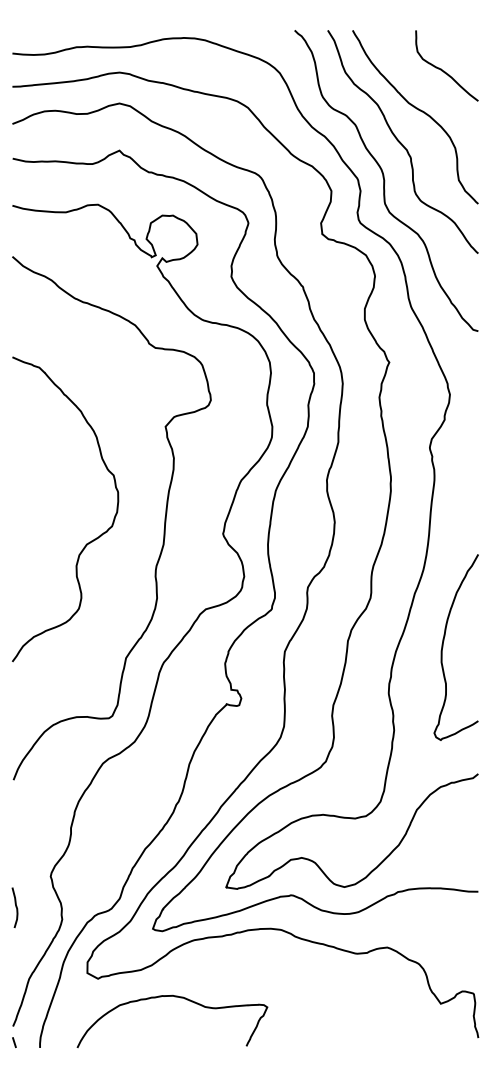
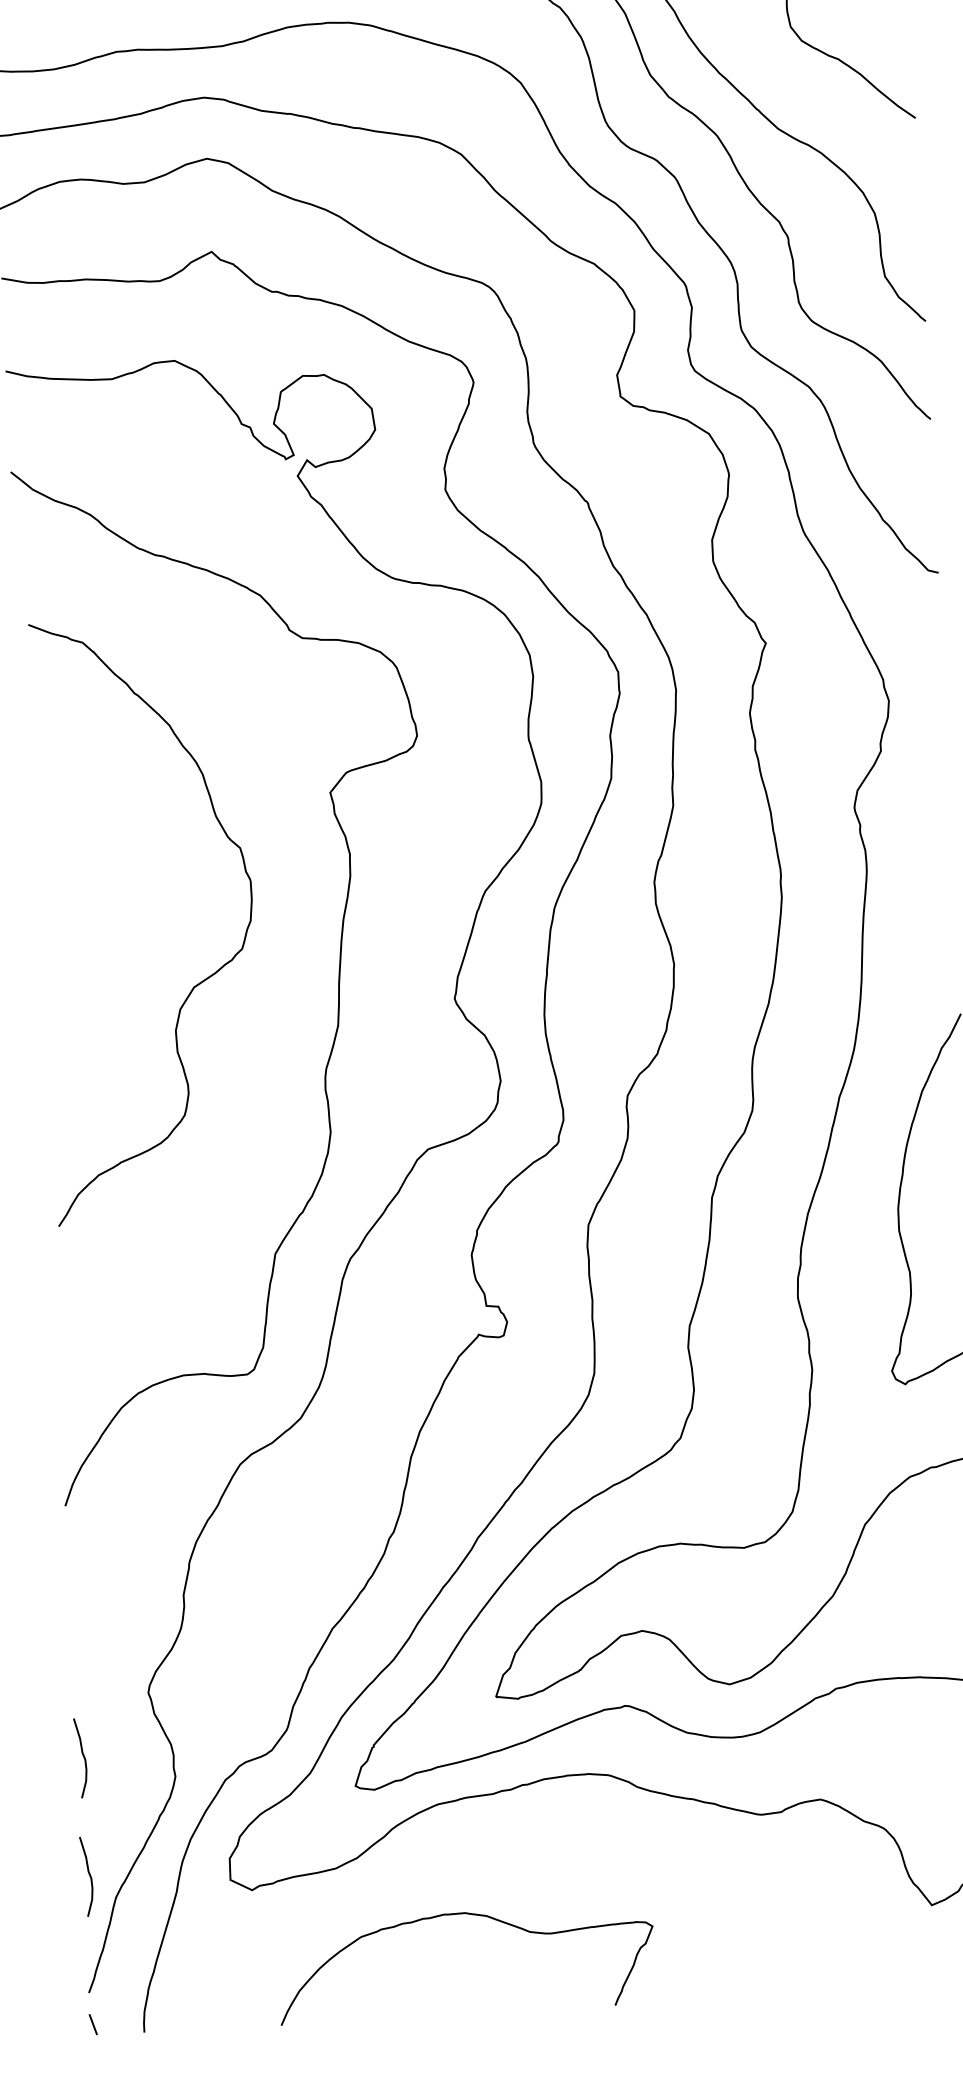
curve: (86, 543) -> (193, 985), moved
curve: (15, 967) -> (87, 1876), added
curve: (175, 997) -> (470, 1916), moved

